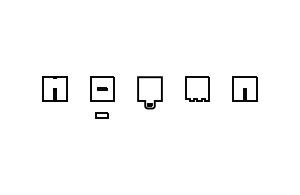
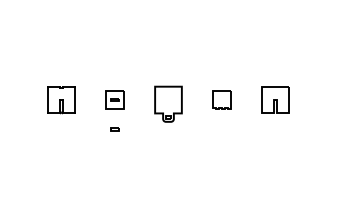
part: (101, 88) -> (114, 99), size x0.7
part: (197, 88) -> (221, 99), size x0.7
part: (101, 115) -> (114, 129), size x0.6

